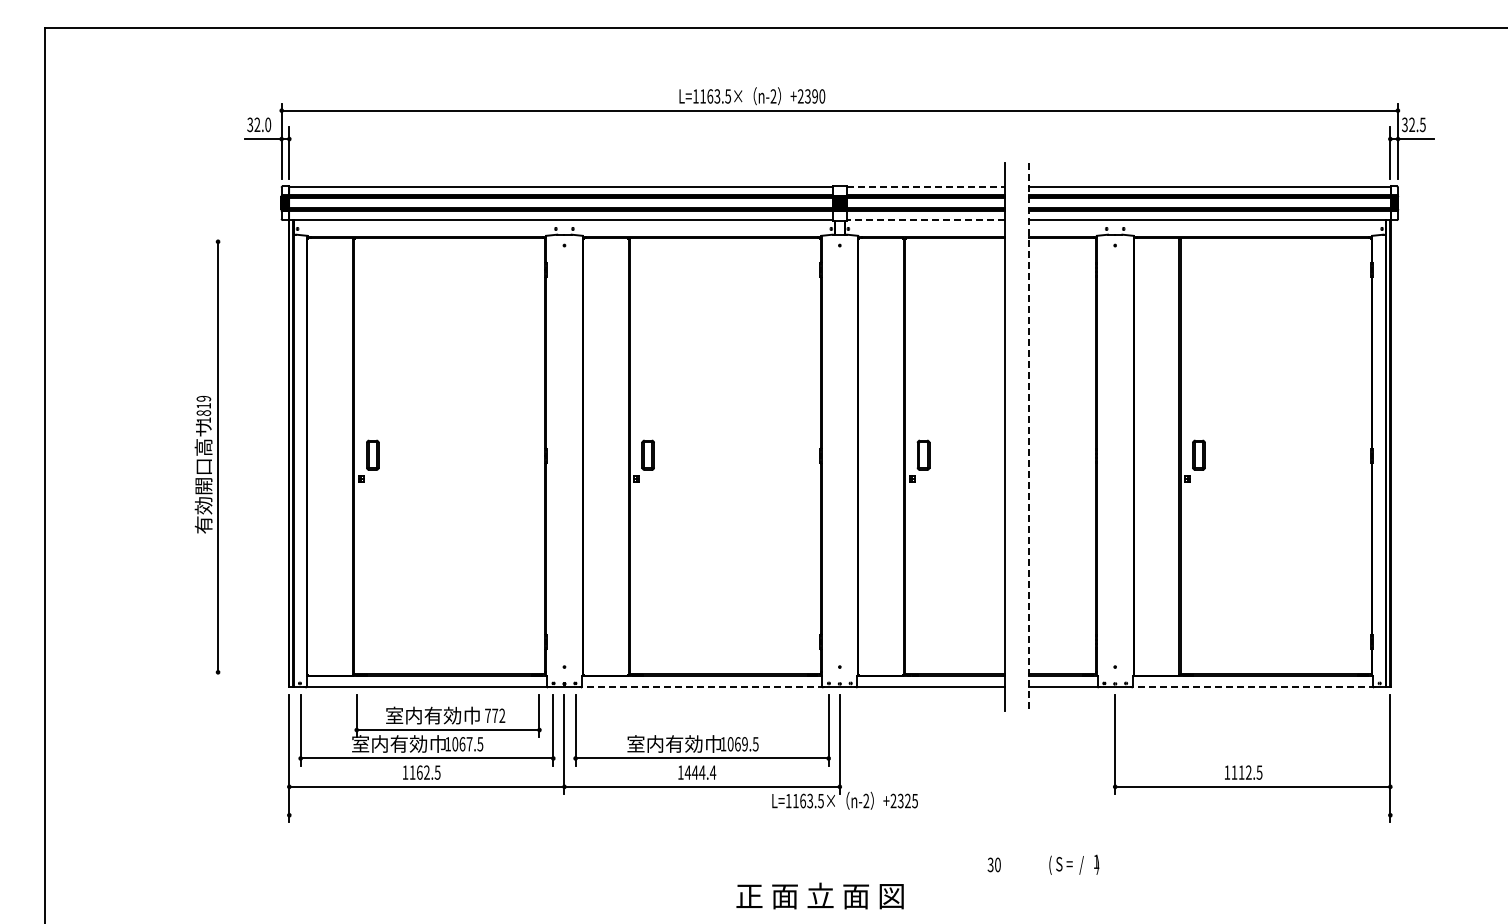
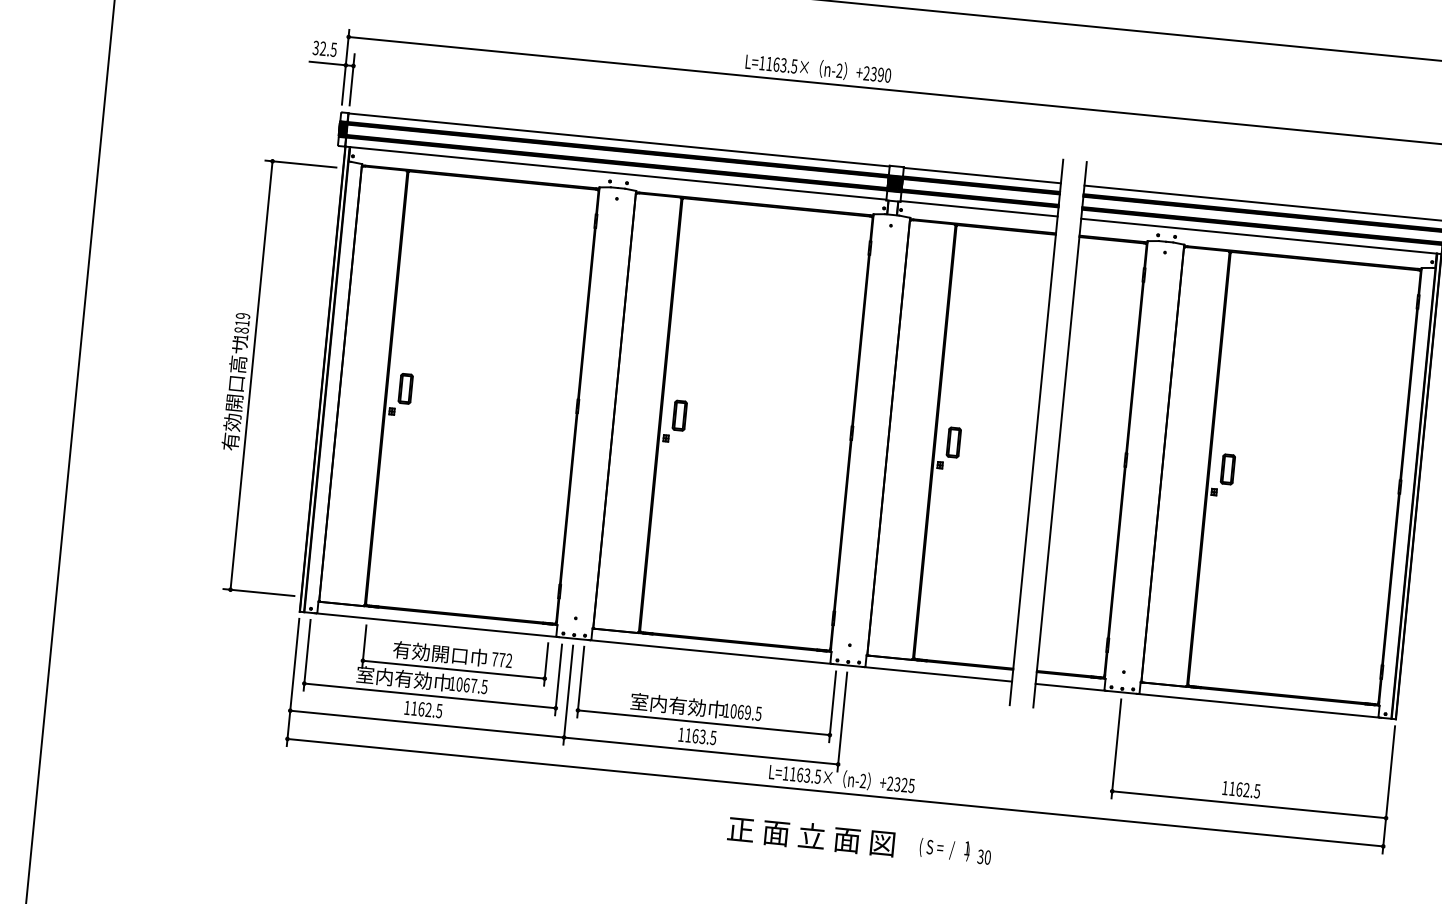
text: (268, 124) -> (334, 49), 32.0 -> 32.5
line: (925, 186) -> (982, 175), dashed -> solid
line: (925, 220) -> (978, 209), dashed -> solid
line: (246, 241) -> (300, 163), added
line: (1028, 437) -> (1060, 435), dashed -> solid
line: (246, 672) -> (258, 592), added
line: (702, 687) -> (711, 652), dashed -> solid
line: (1252, 687) -> (1258, 705), dashed -> solid
text: (423, 715) -> (430, 652), 室内有効巾 -> 有効開口巾
text: (700, 772) -> (700, 736), 1444.4 -> 1163.5
text: (1241, 772) -> (1239, 789), 1112.5 -> 1162.5
line: (839, 815) -> (835, 792), added
text: (1074, 864) -> (945, 848), moved
text: (819, 895) -> (810, 835), moved

